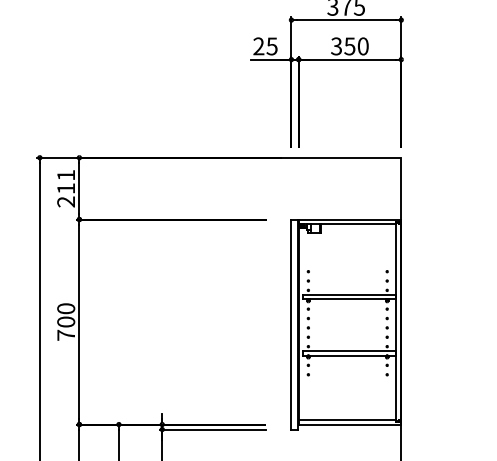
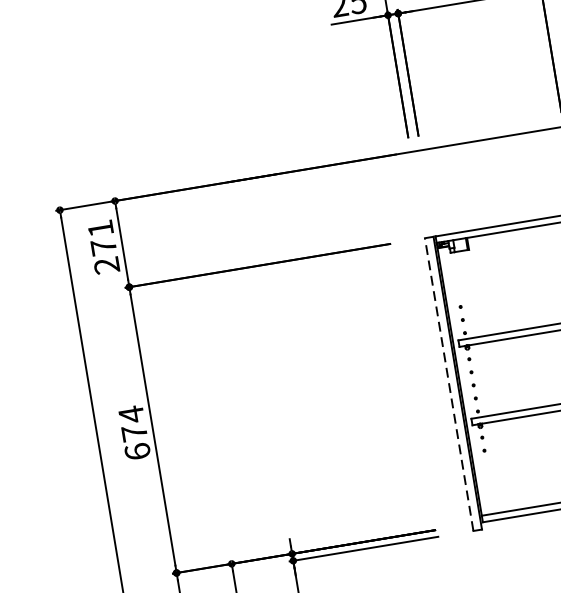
text: (65, 188) -> (102, 247), 211 -> 271
text: (66, 321) -> (134, 432), 700 -> 674
line: (291, 324) -> (449, 384), solid -> dashed

